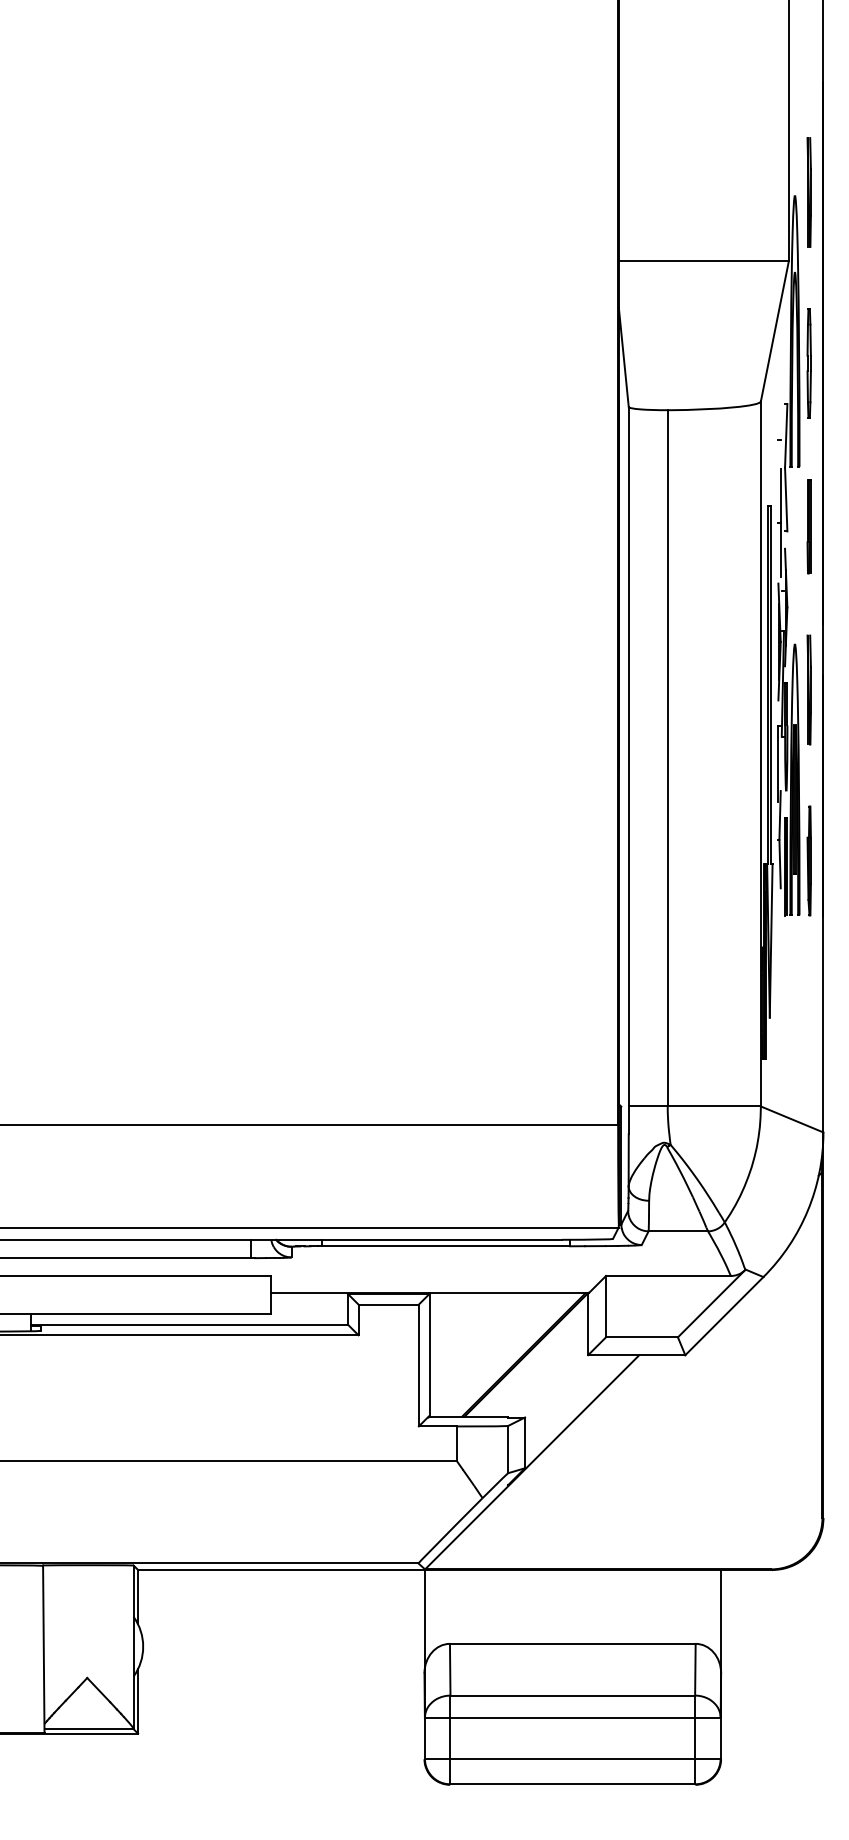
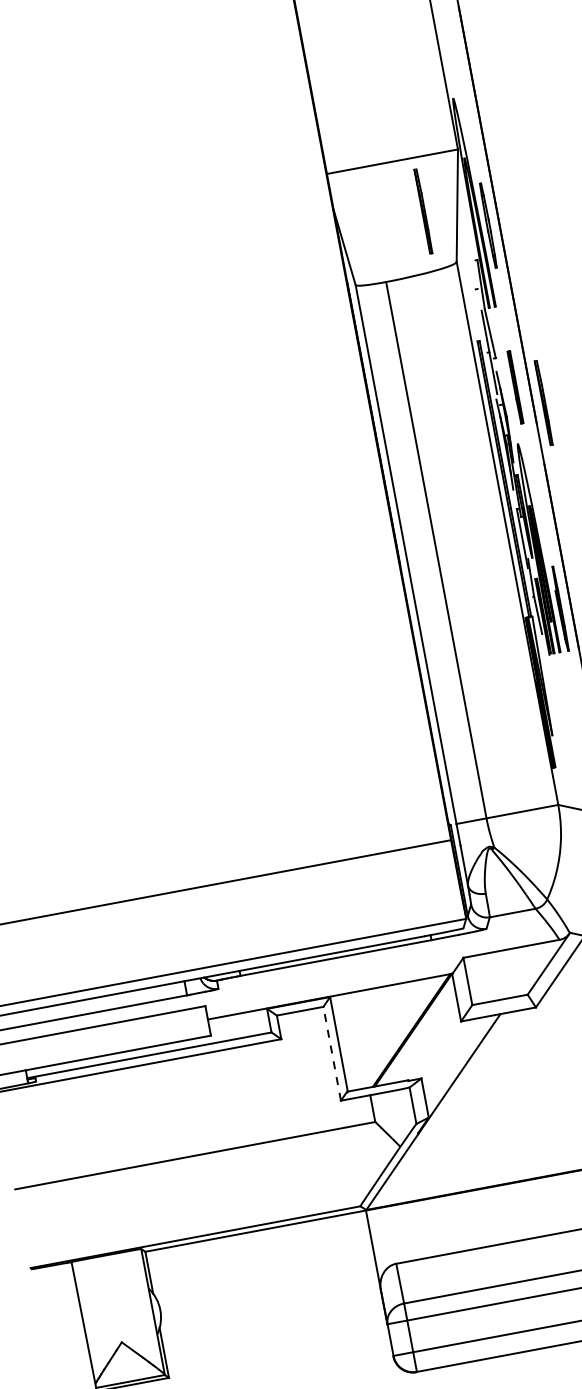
part: (808, 192) -> (423, 211), moved
part: (808, 526) -> (514, 387), moved
part: (808, 689) -> (543, 402), moved
line: (418, 1365) -> (331, 1053), solid -> dashed

